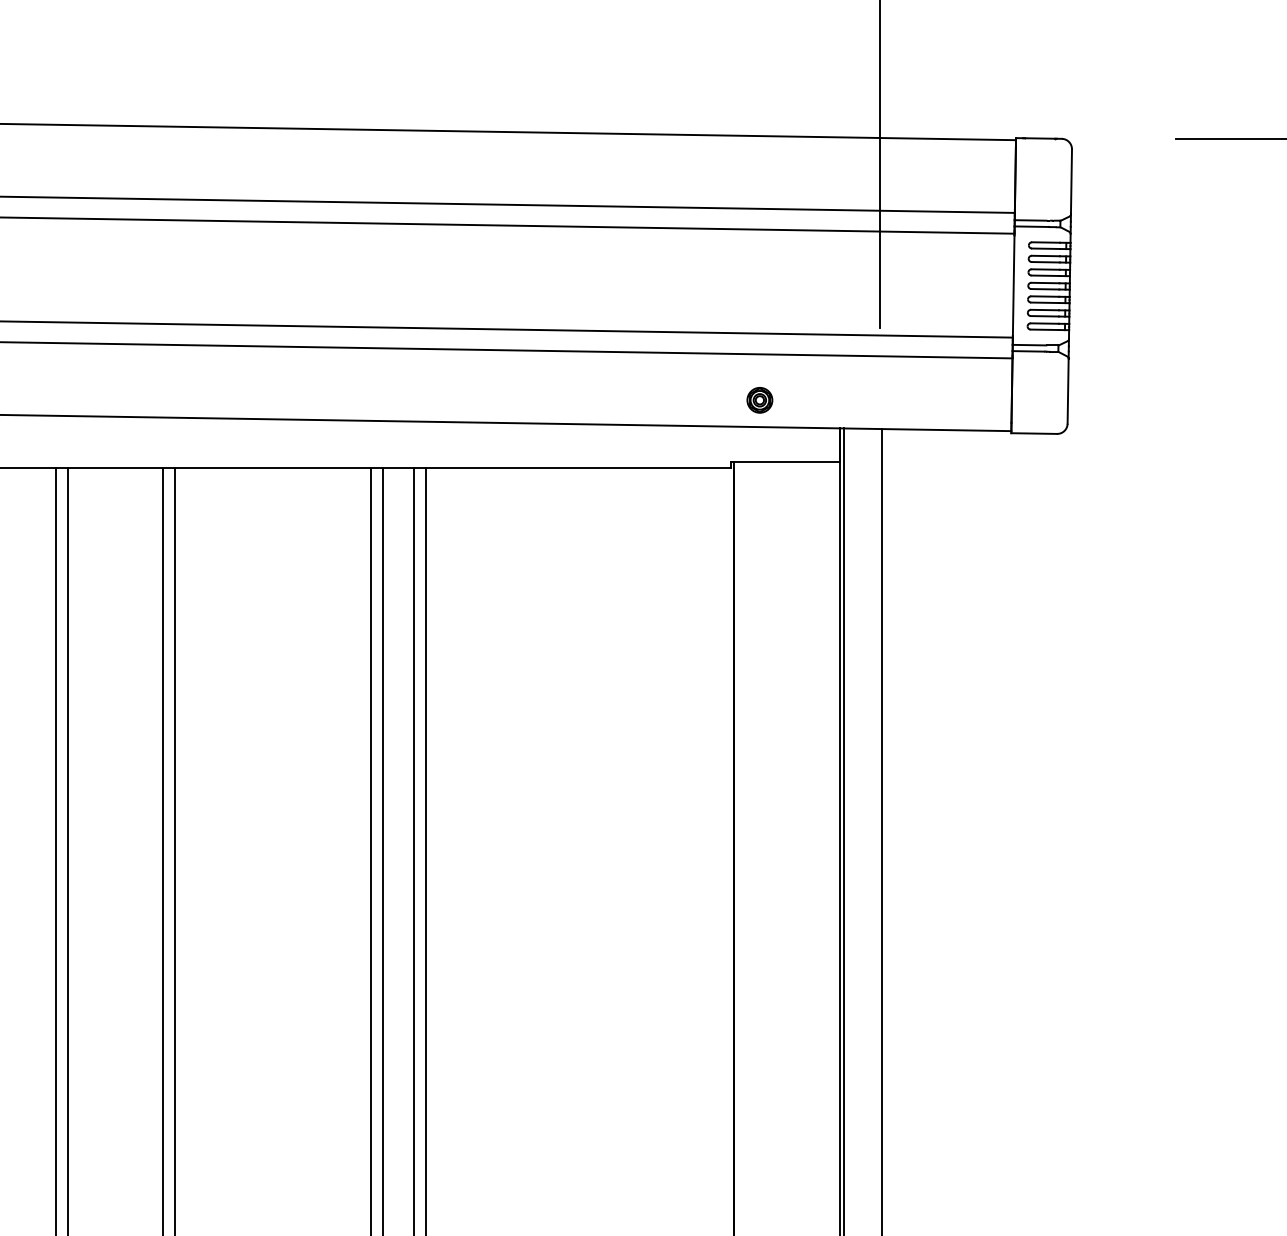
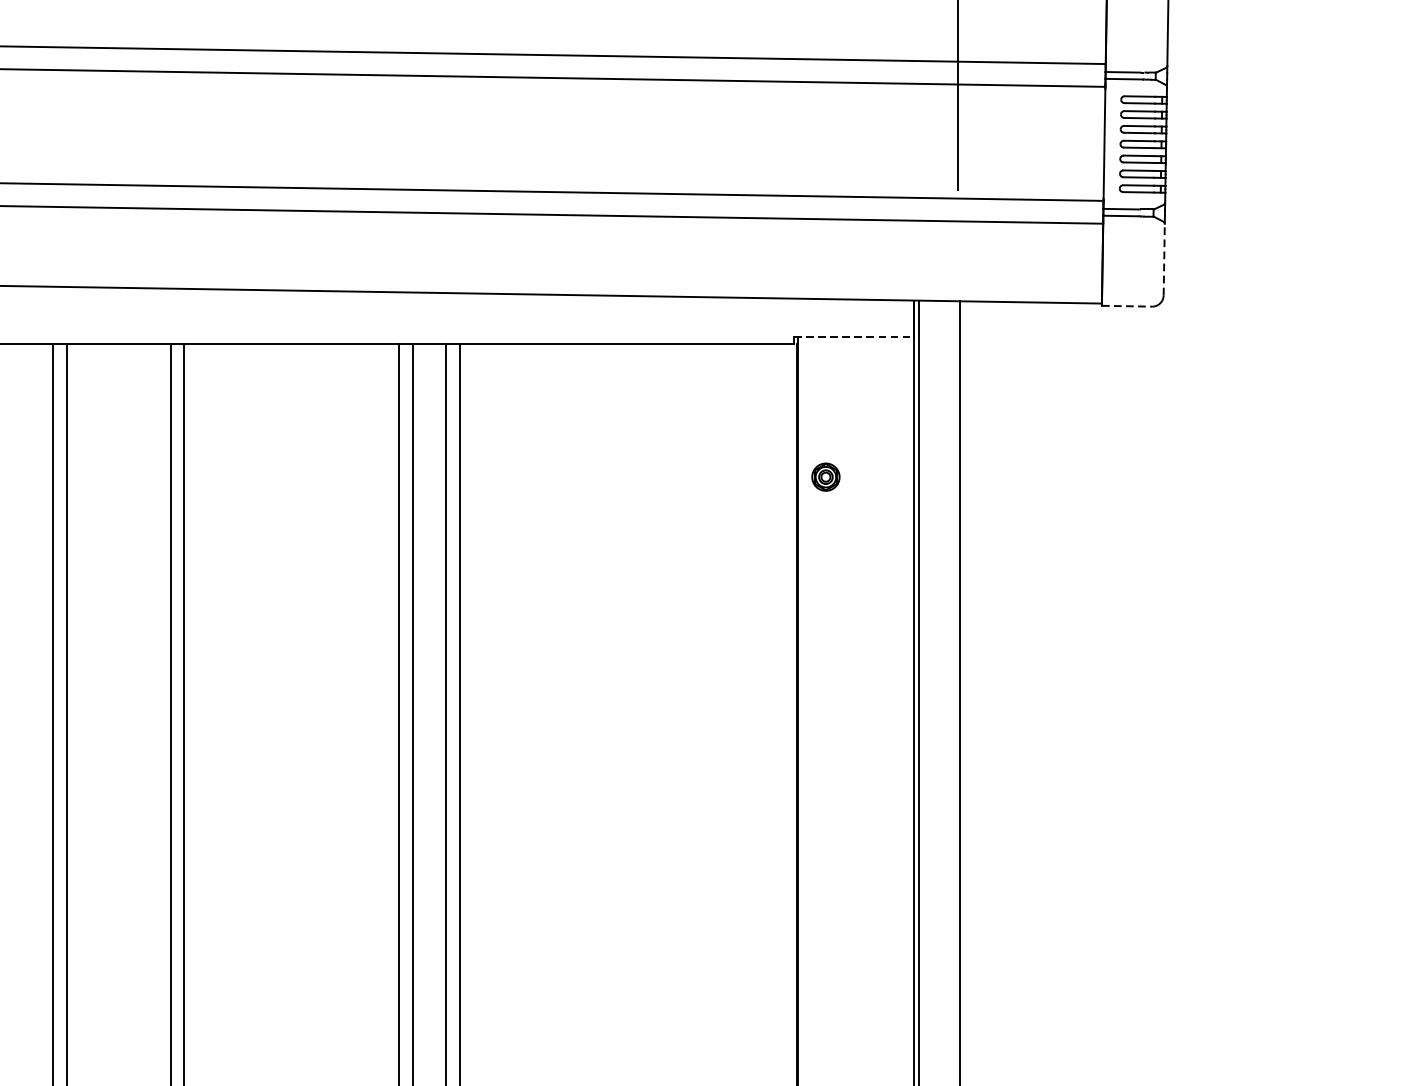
line: (1068, 390) -> (1164, 258), solid -> dashed
part: (759, 400) -> (825, 477), moved
line: (1034, 433) -> (1127, 306), solid -> dashed
line: (785, 461) -> (854, 336), solid -> dashed

